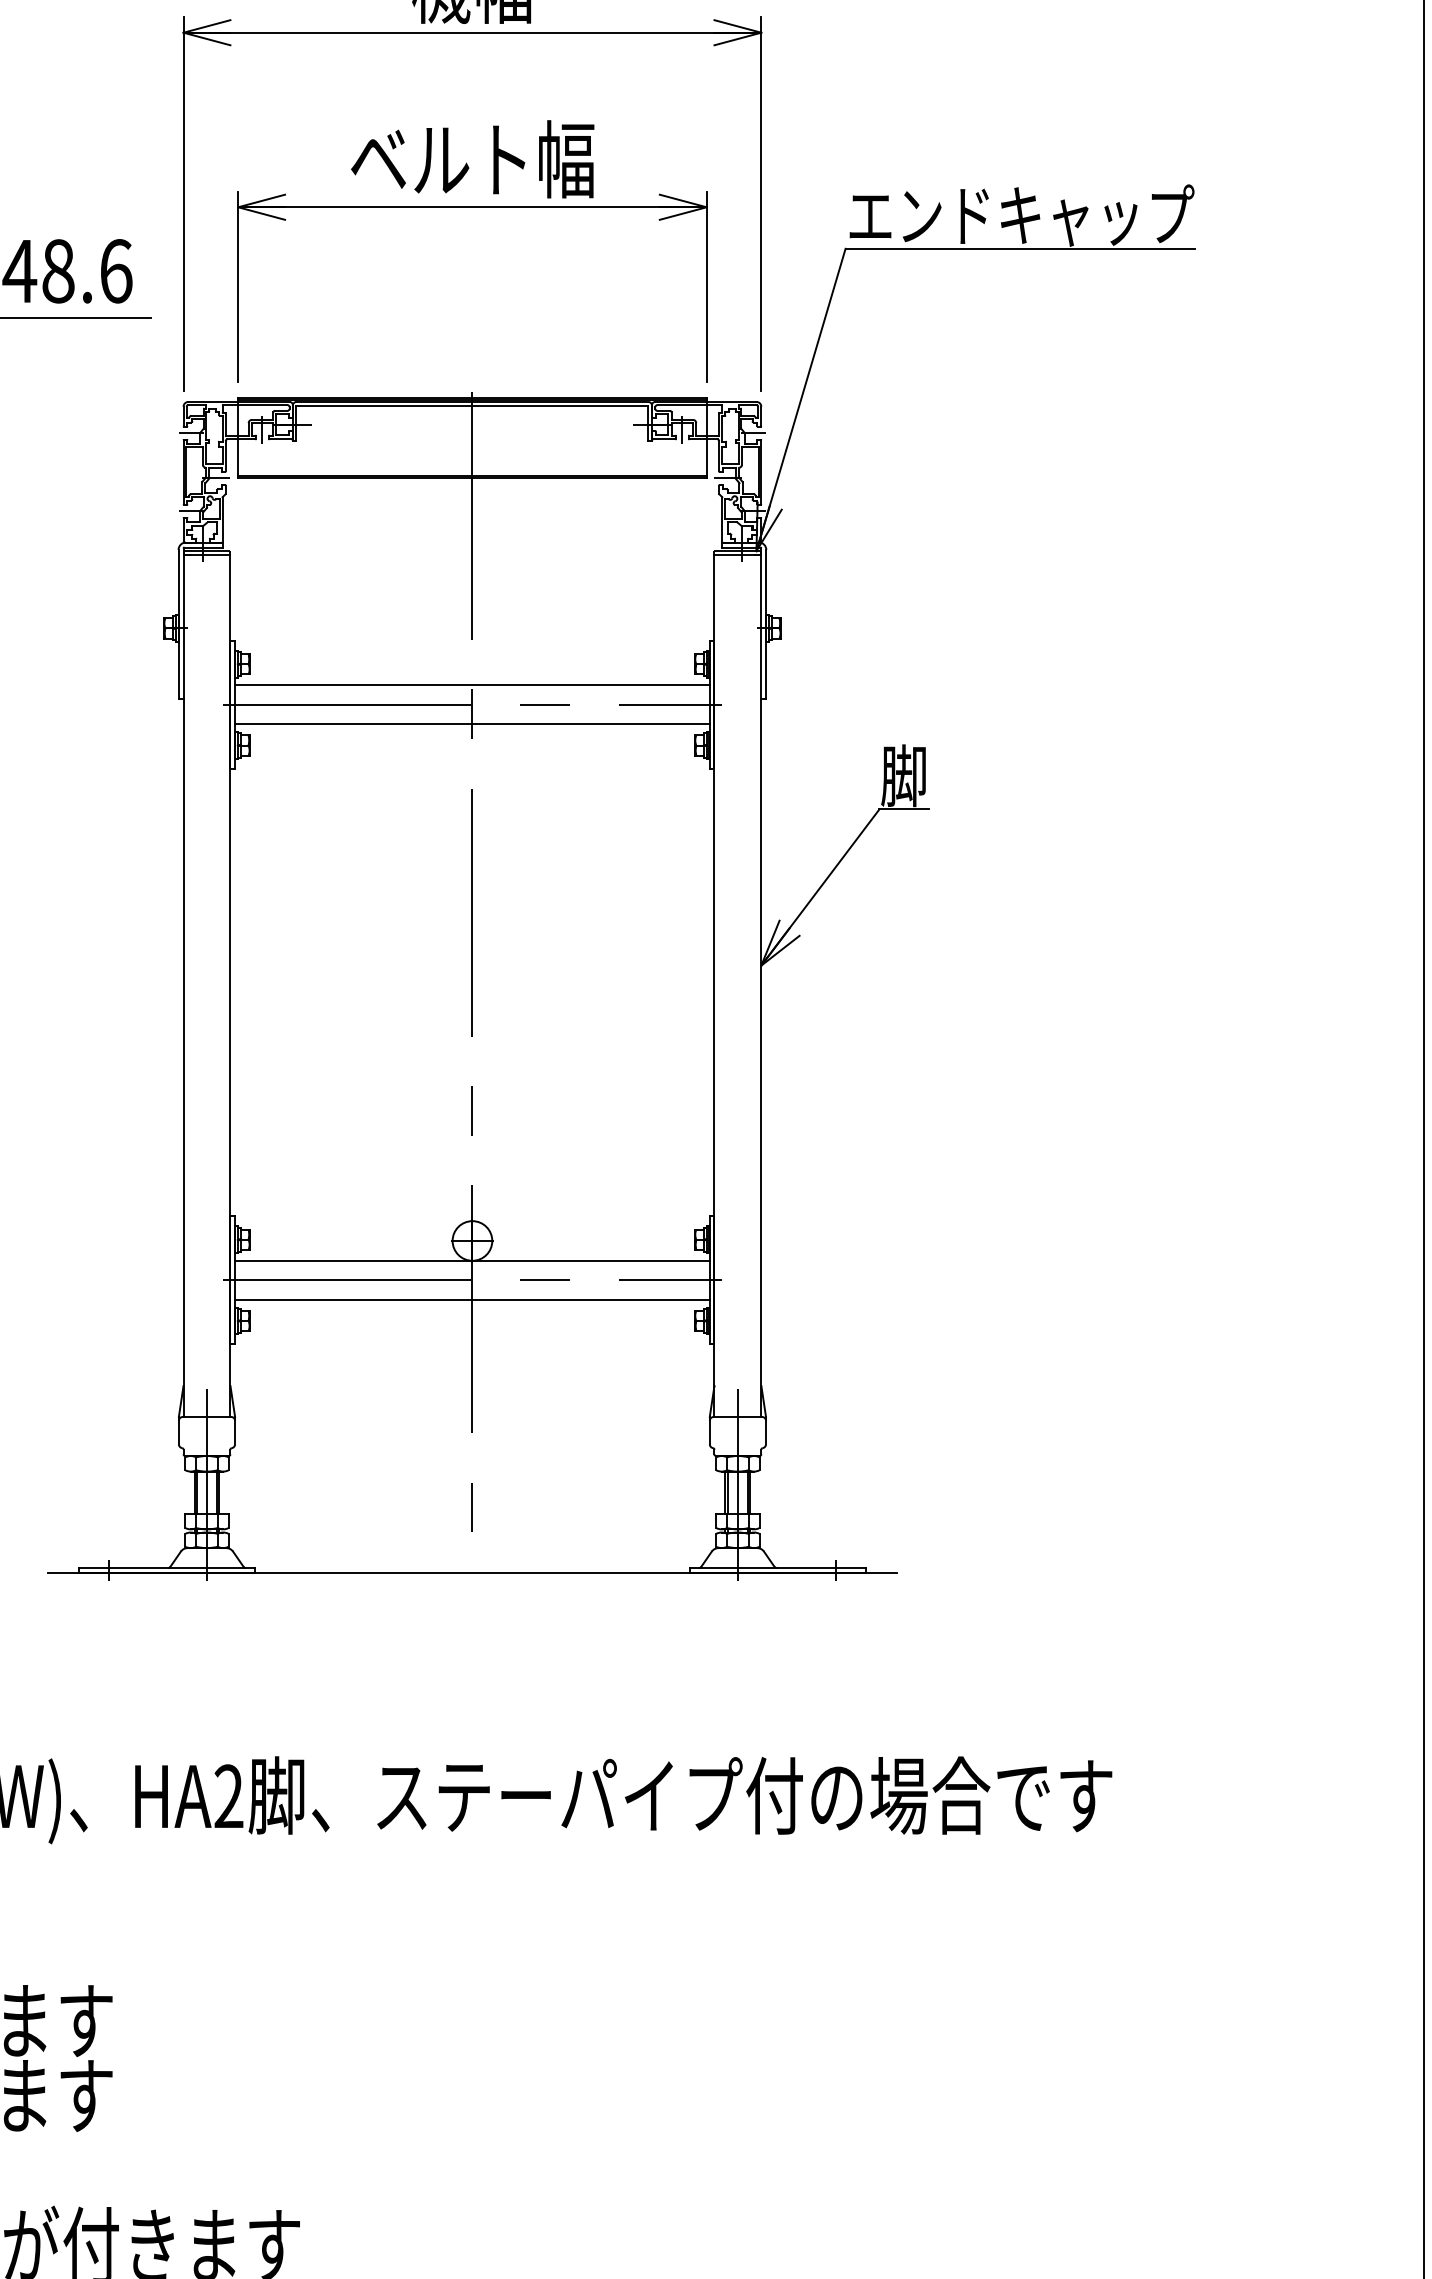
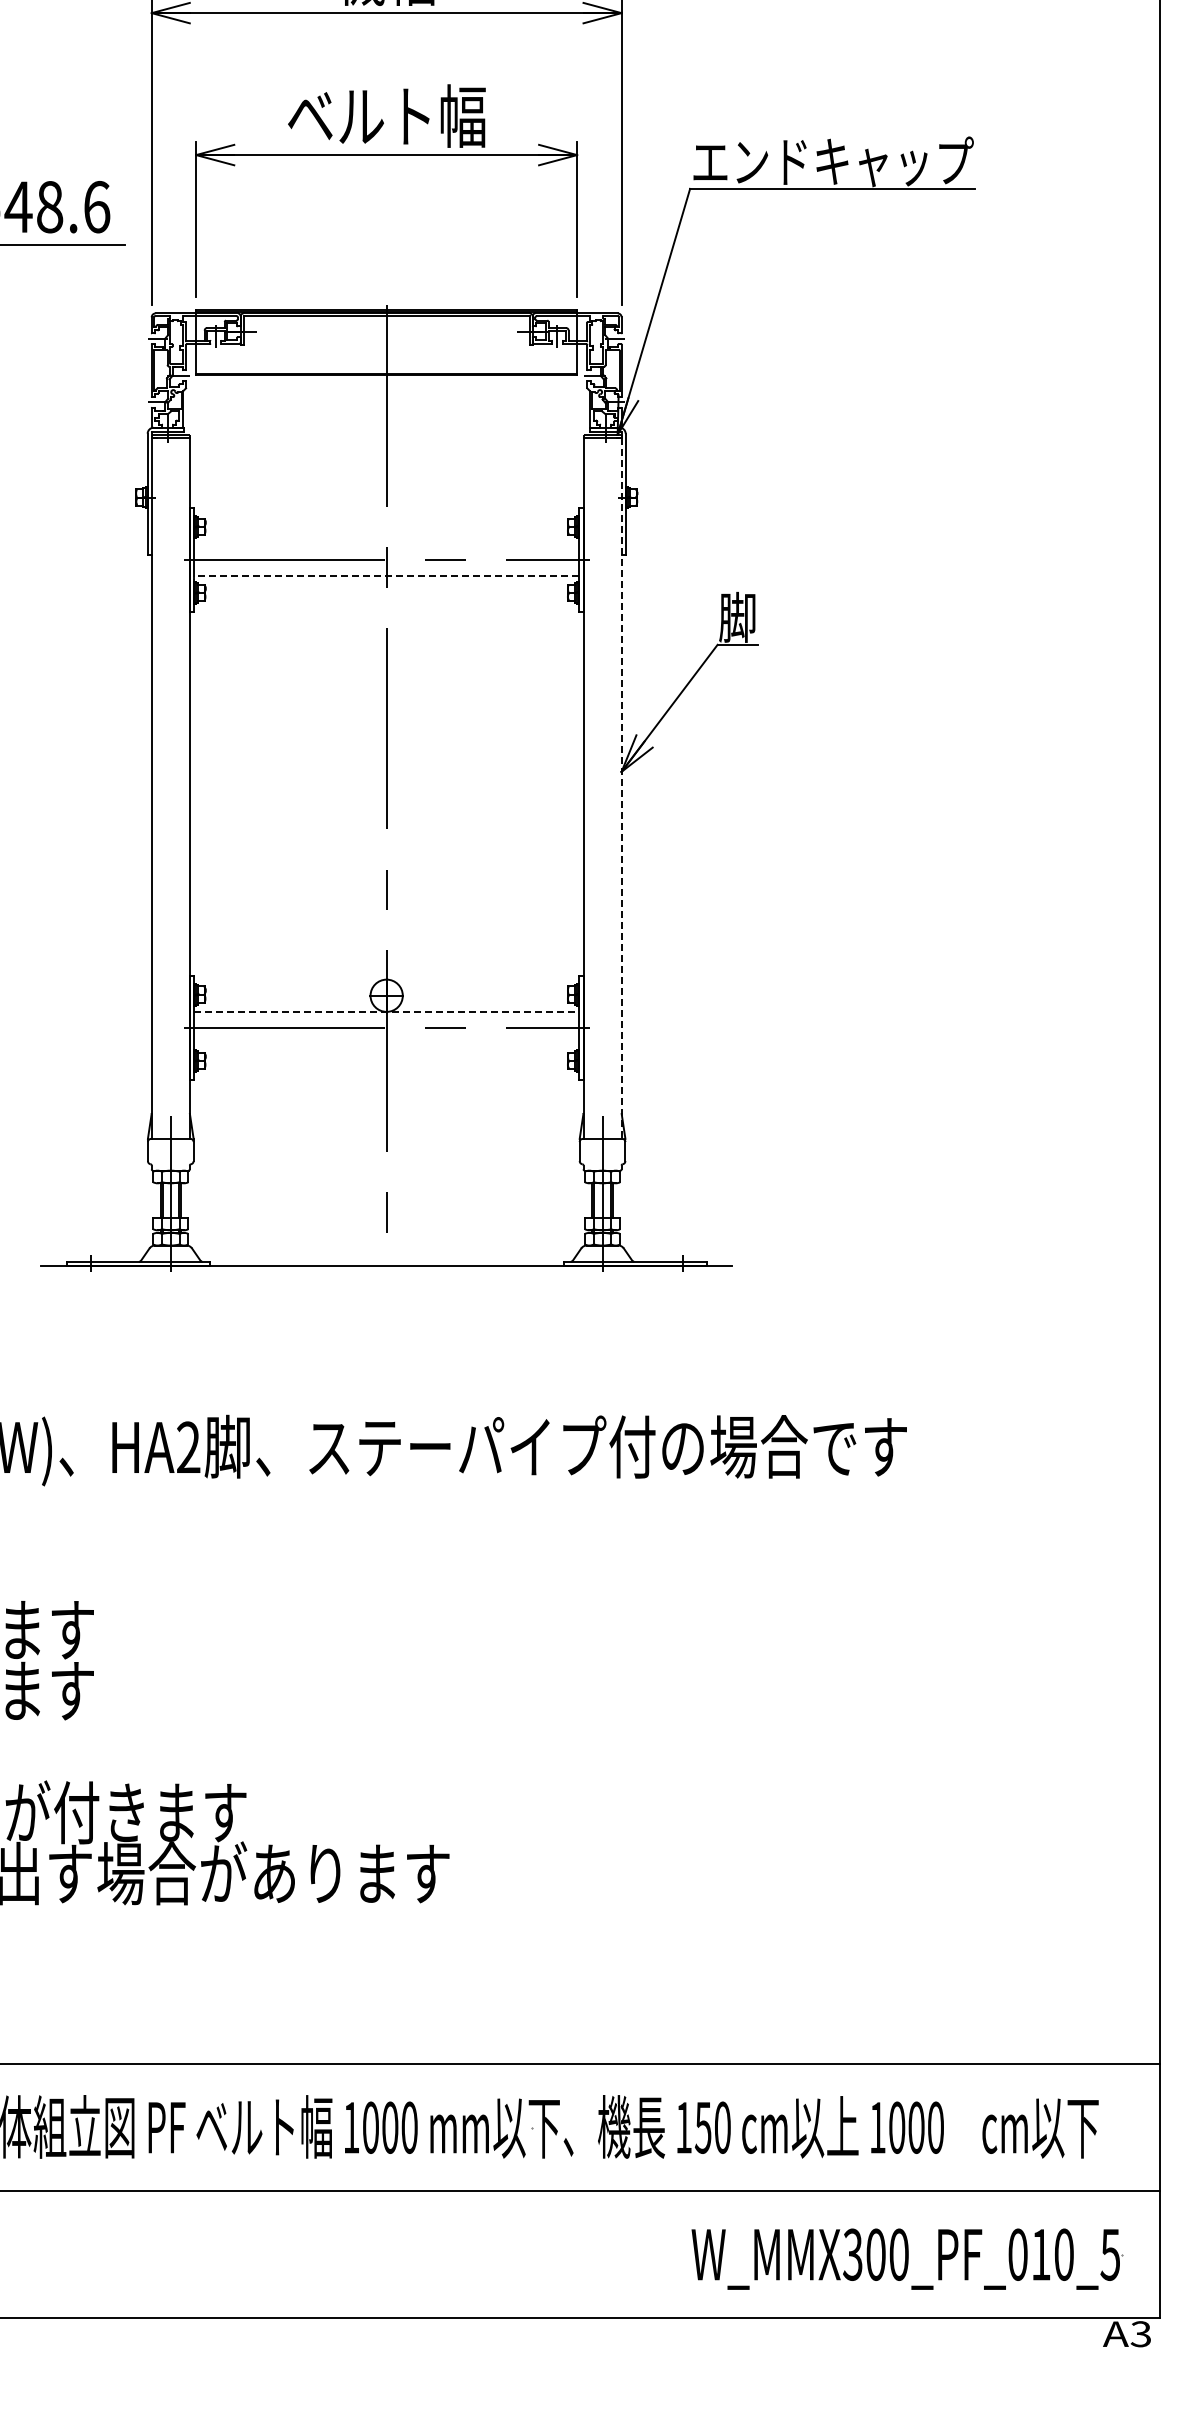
line: (472, 684) -> (386, 543), removed
line: (472, 724) -> (386, 575), solid -> dashed
line: (761, 986) -> (621, 788), solid -> dashed
line: (472, 1260) -> (386, 1011), solid -> dashed
line: (472, 1299) -> (386, 1043), removed

